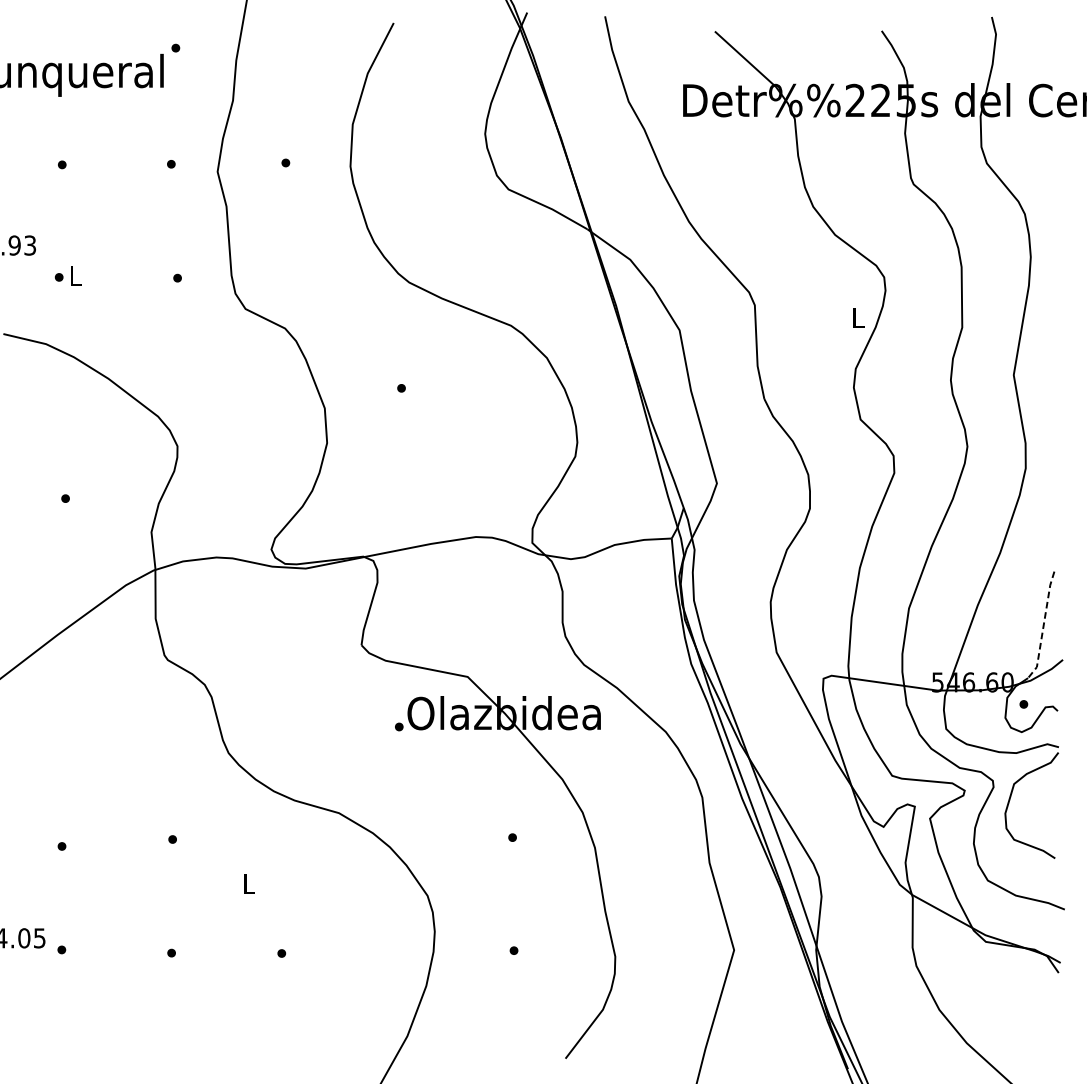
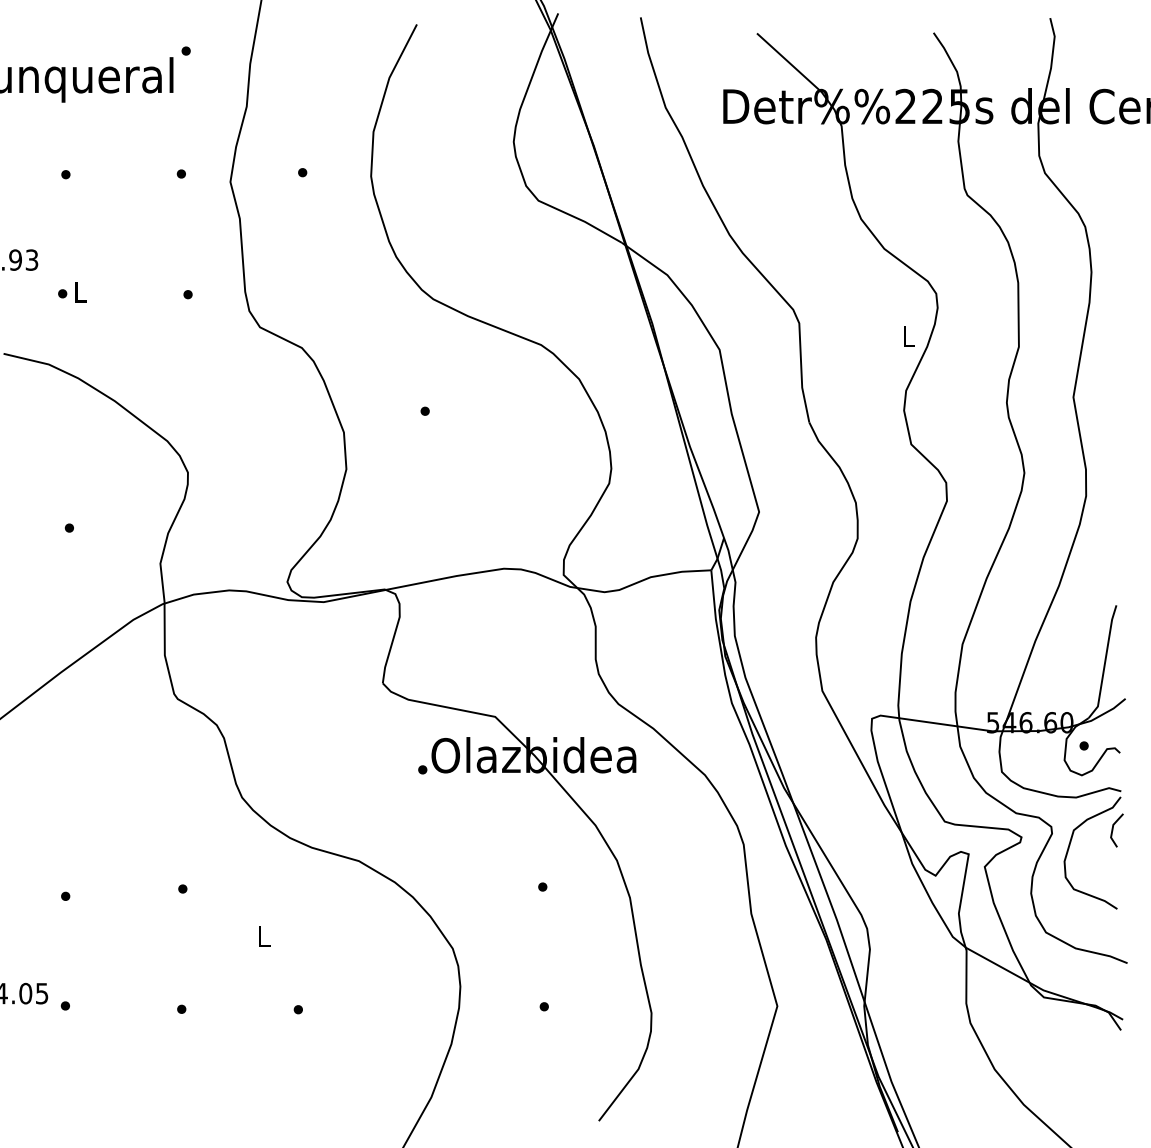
line: (1043, 626) -> (1104, 663), dashed -> solid
line: (1051, 784) -> (1113, 830), added

